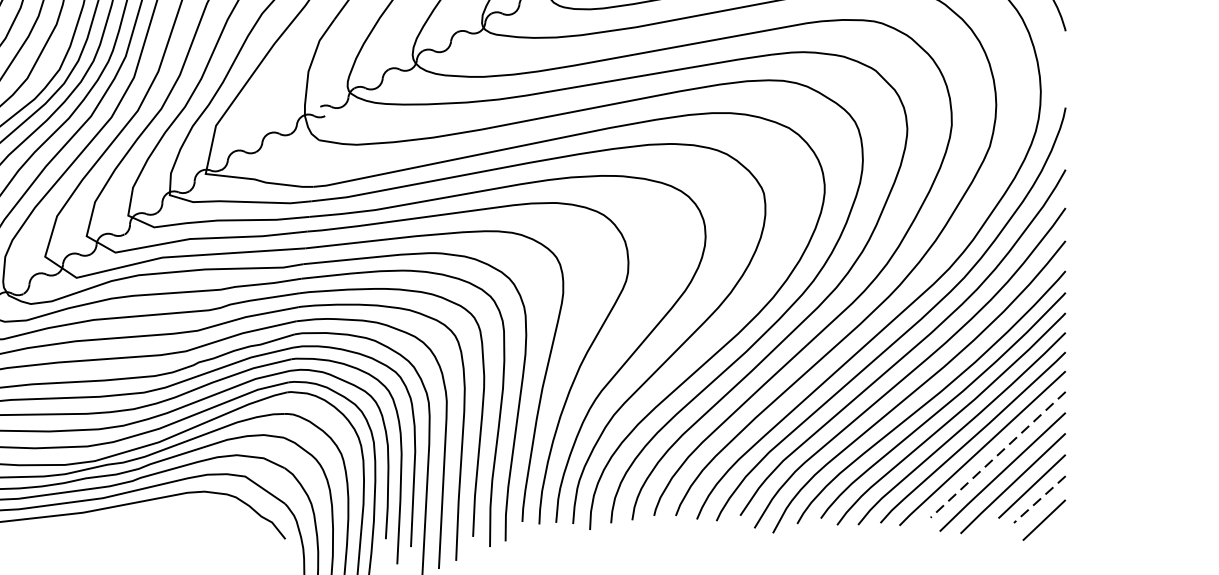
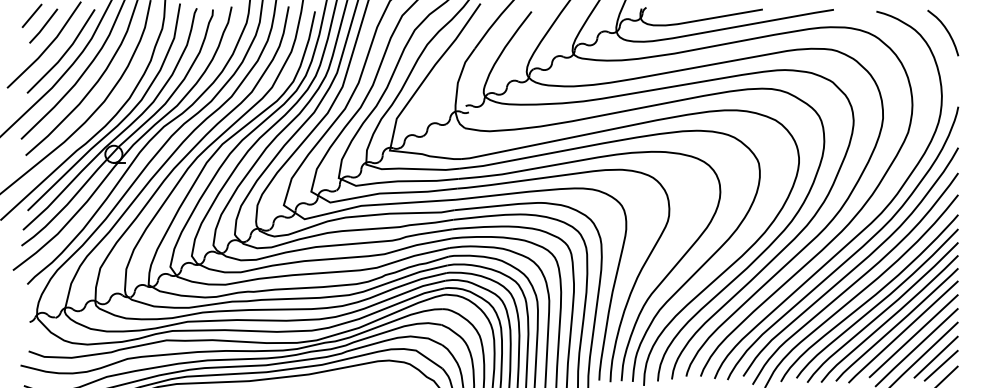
line: (997, 455) -> (913, 336), dashed -> solid
line: (1038, 500) -> (940, 366), dashed -> solid

